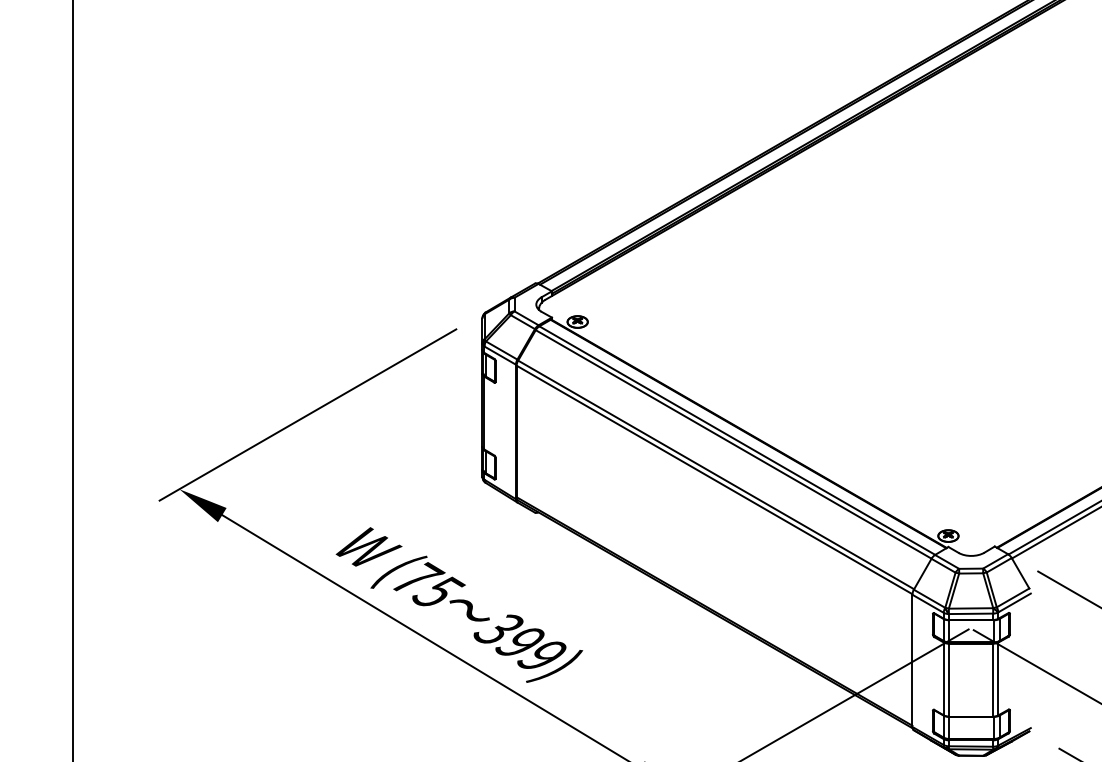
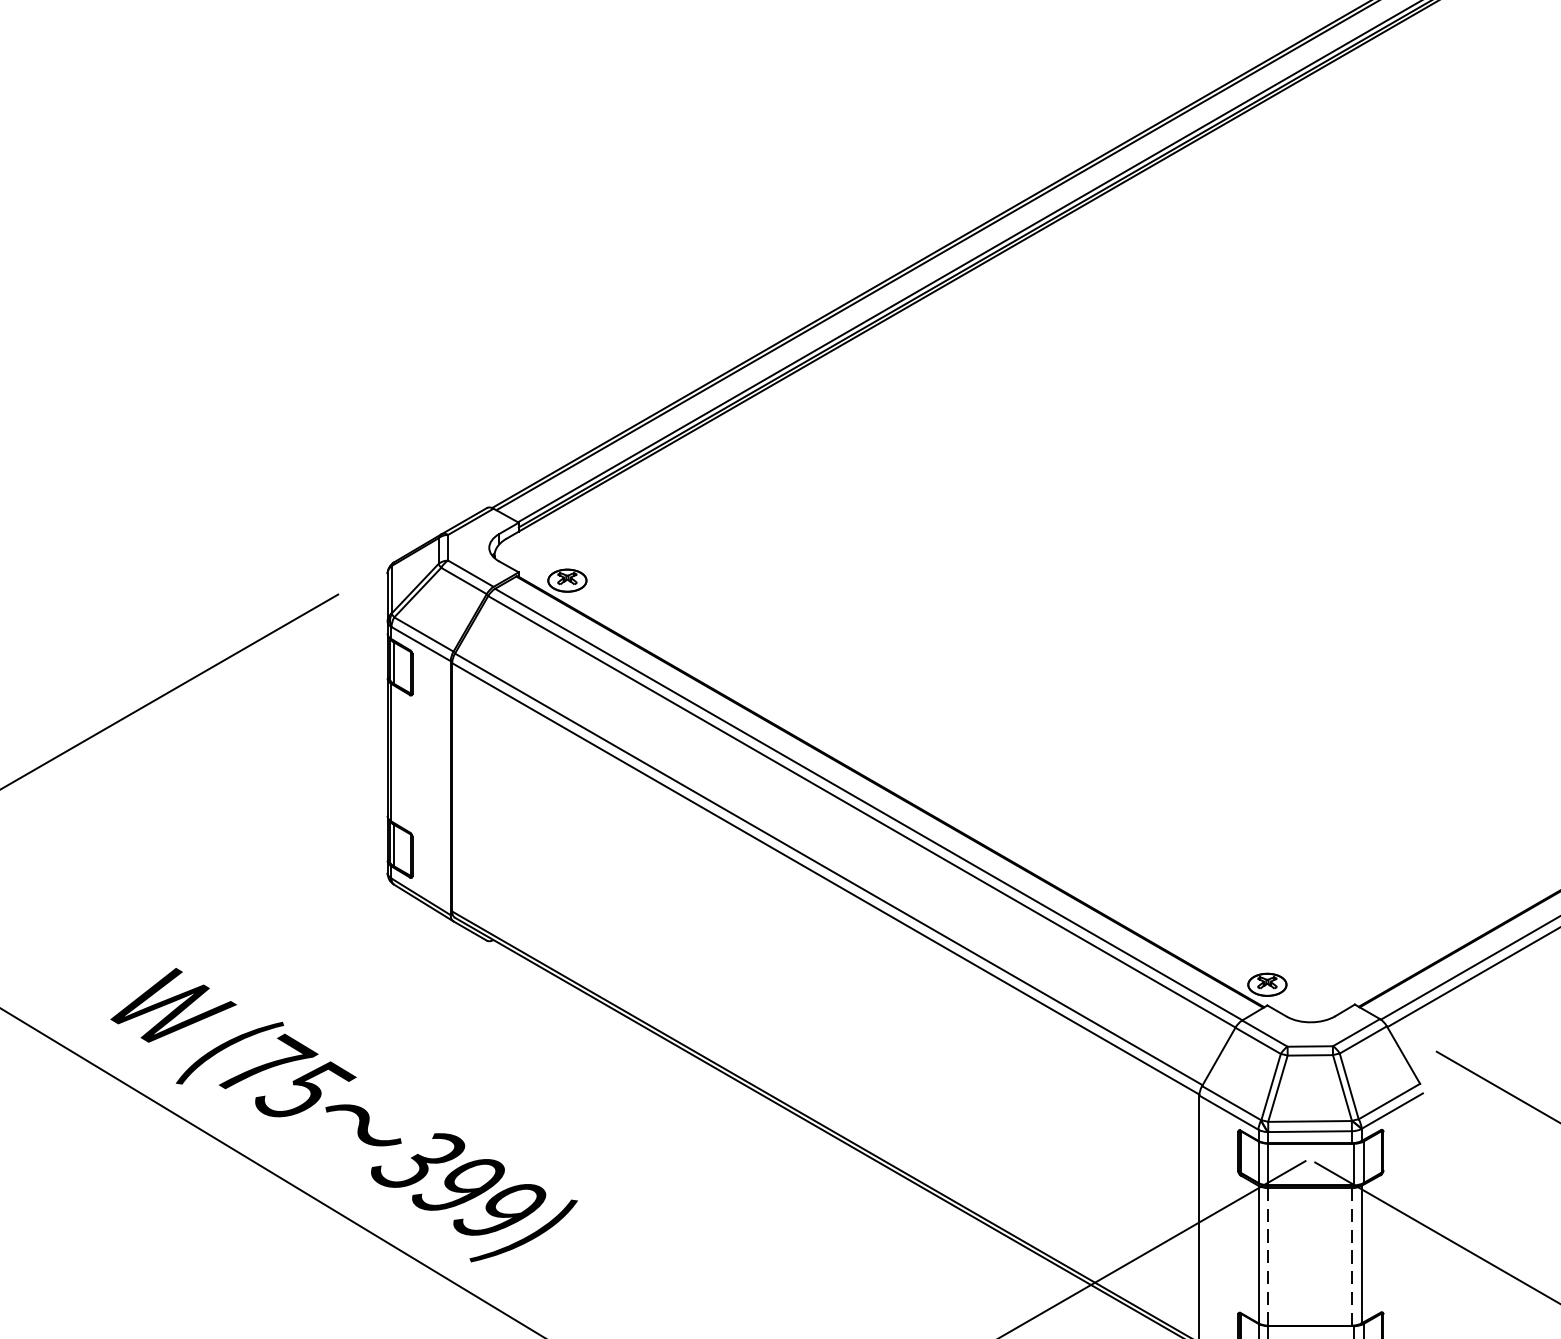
line: (948, 679) -> (1267, 1255), solid -> dashed
line: (993, 680) -> (1352, 1257), solid -> dashed

